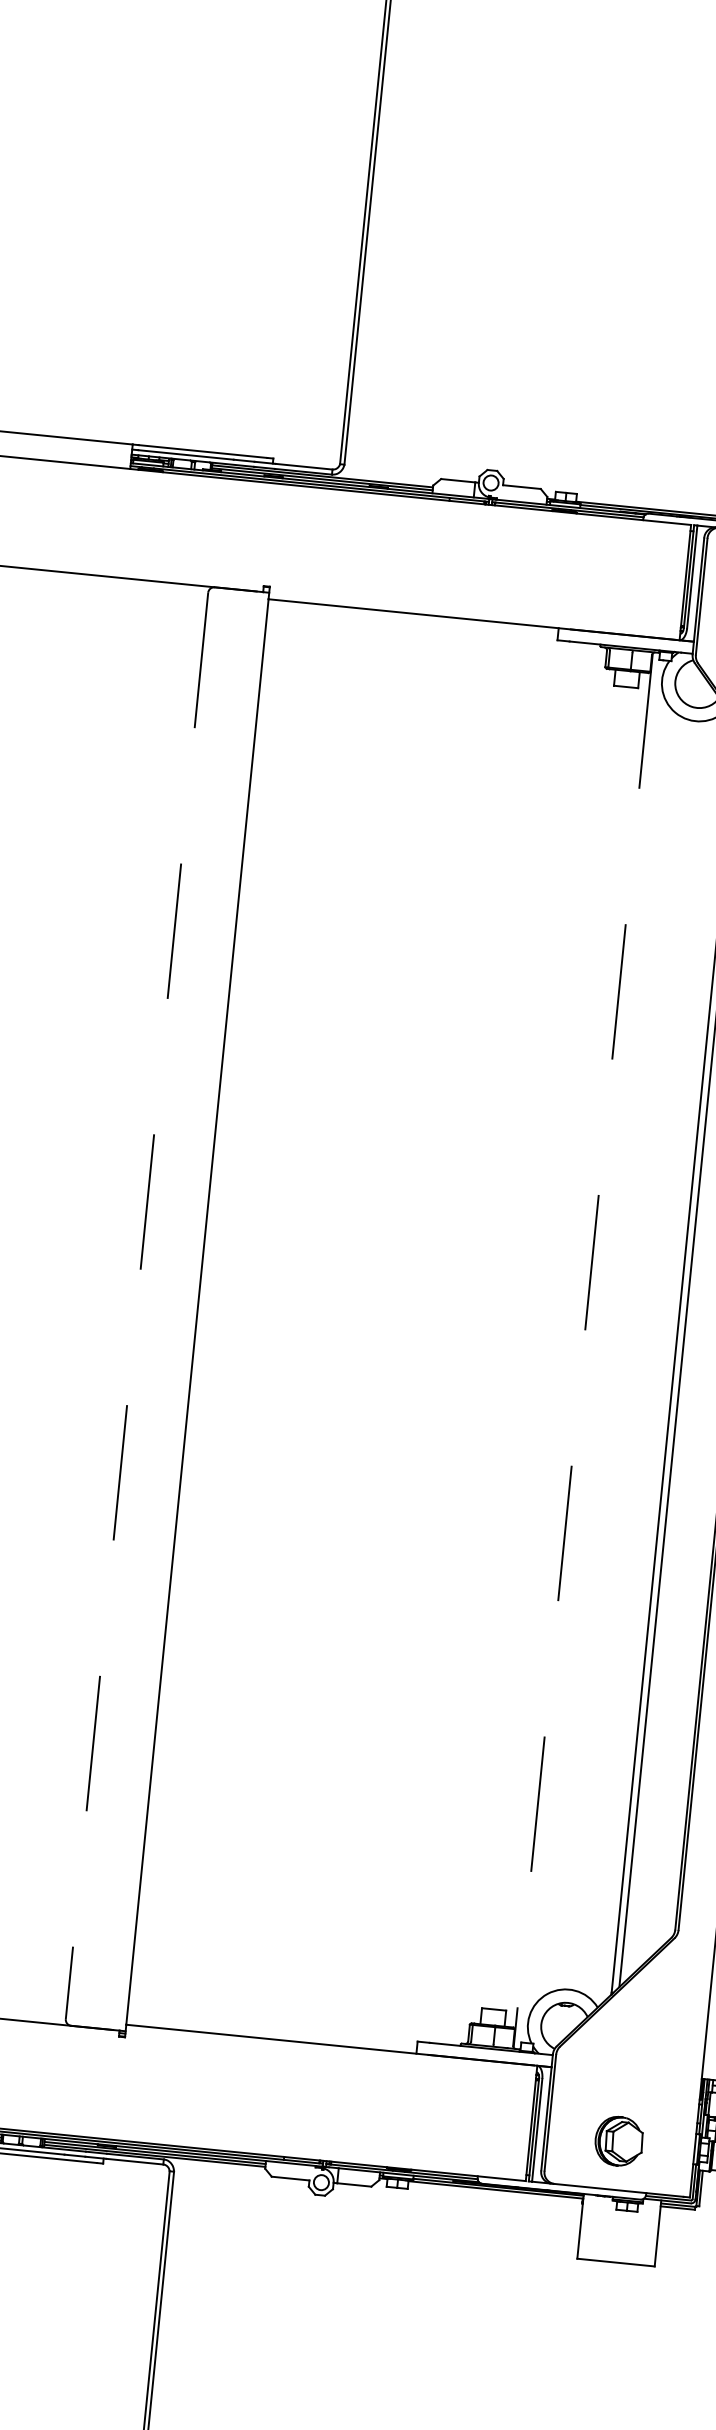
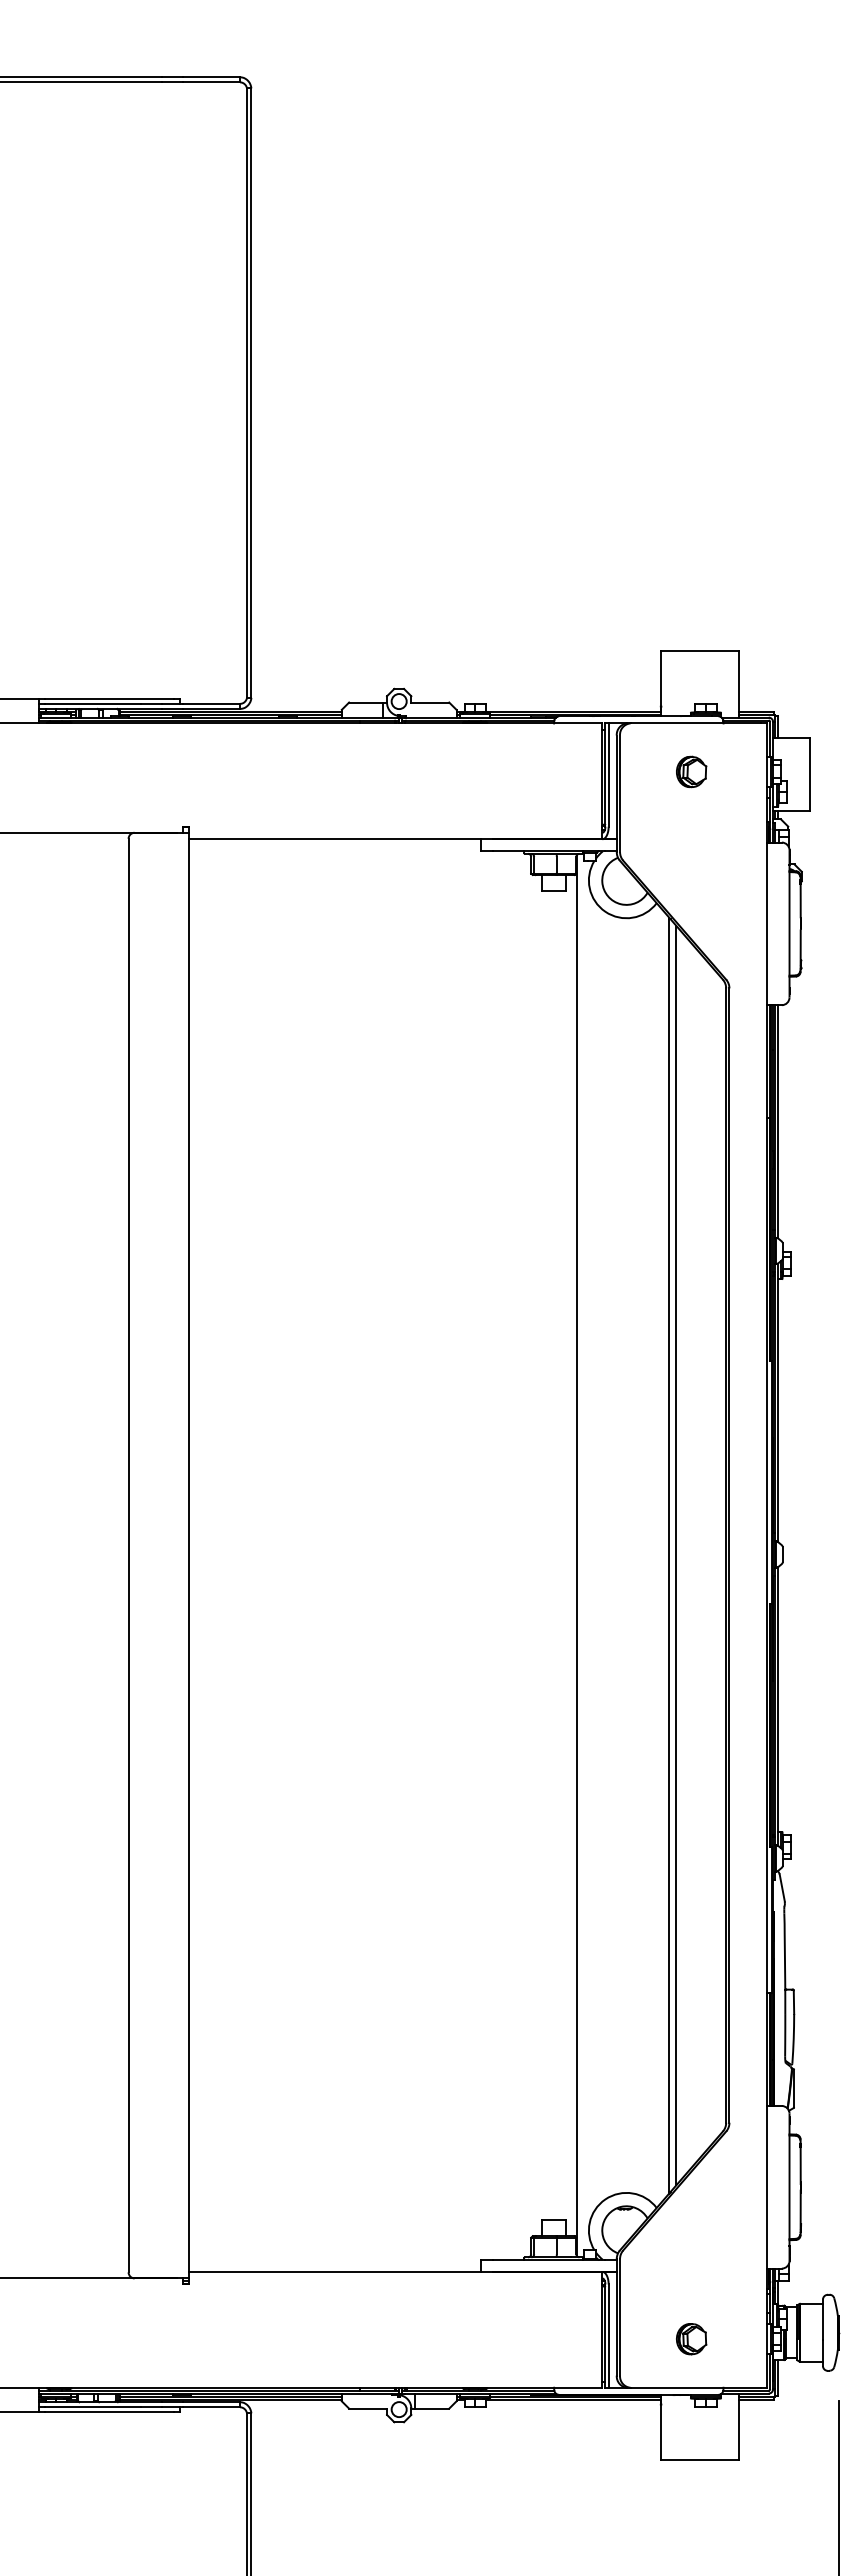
line: (136, 1305) -> (128, 1555), dashed -> solid
line: (583, 1350) -> (577, 1555), dashed -> solid
part: (619, 2141) -> (691, 2339), size x0.62

